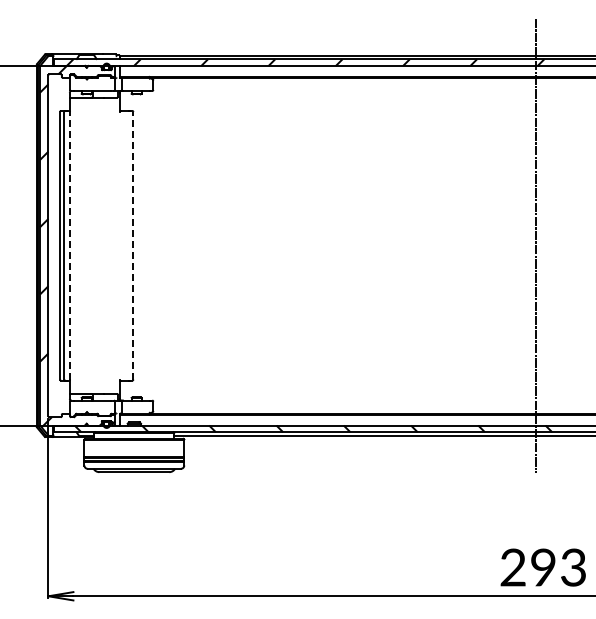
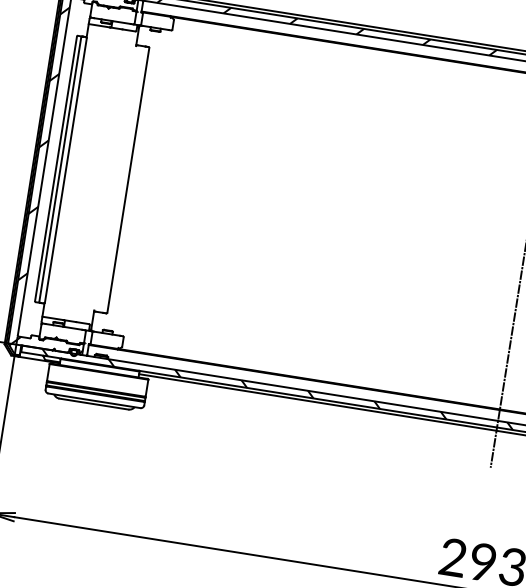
line: (70, 245) -> (66, 170), dashed -> solid
line: (133, 245) -> (128, 180), dashed -> solid

